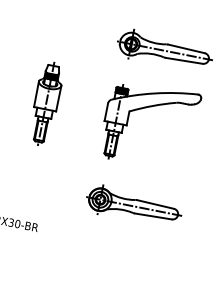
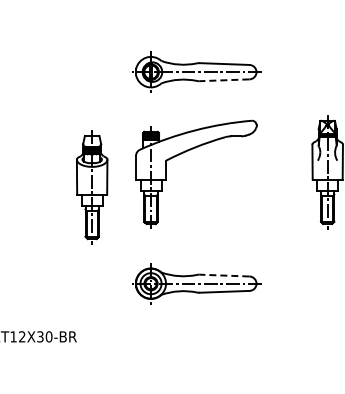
line: (184, 60) -> (224, 80), solid -> dashed
part: (46, 104) -> (92, 187), moved
line: (155, 204) -> (224, 275), solid -> dashed

